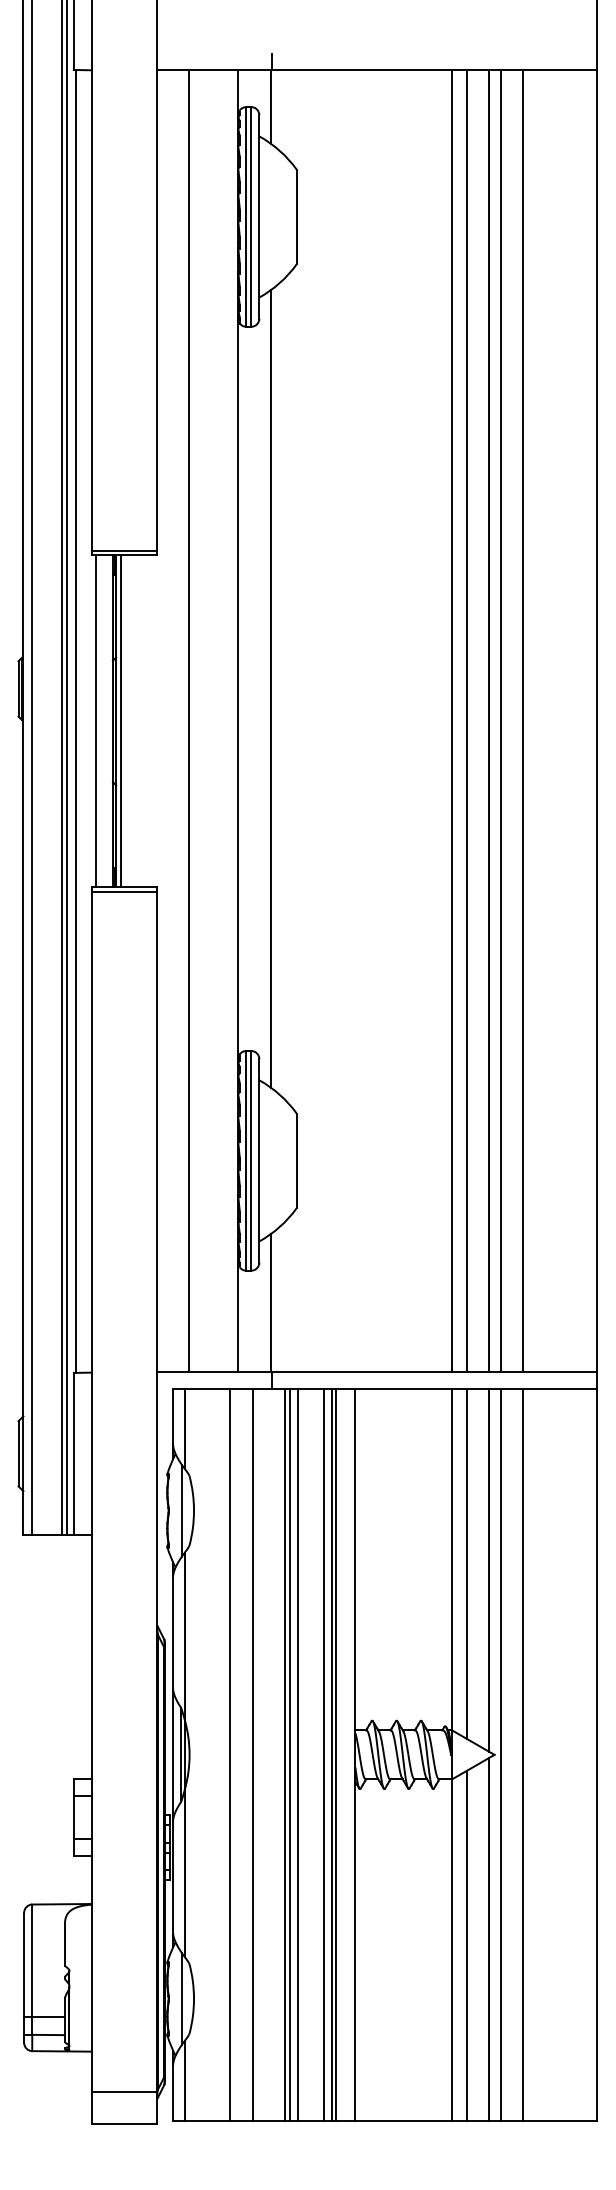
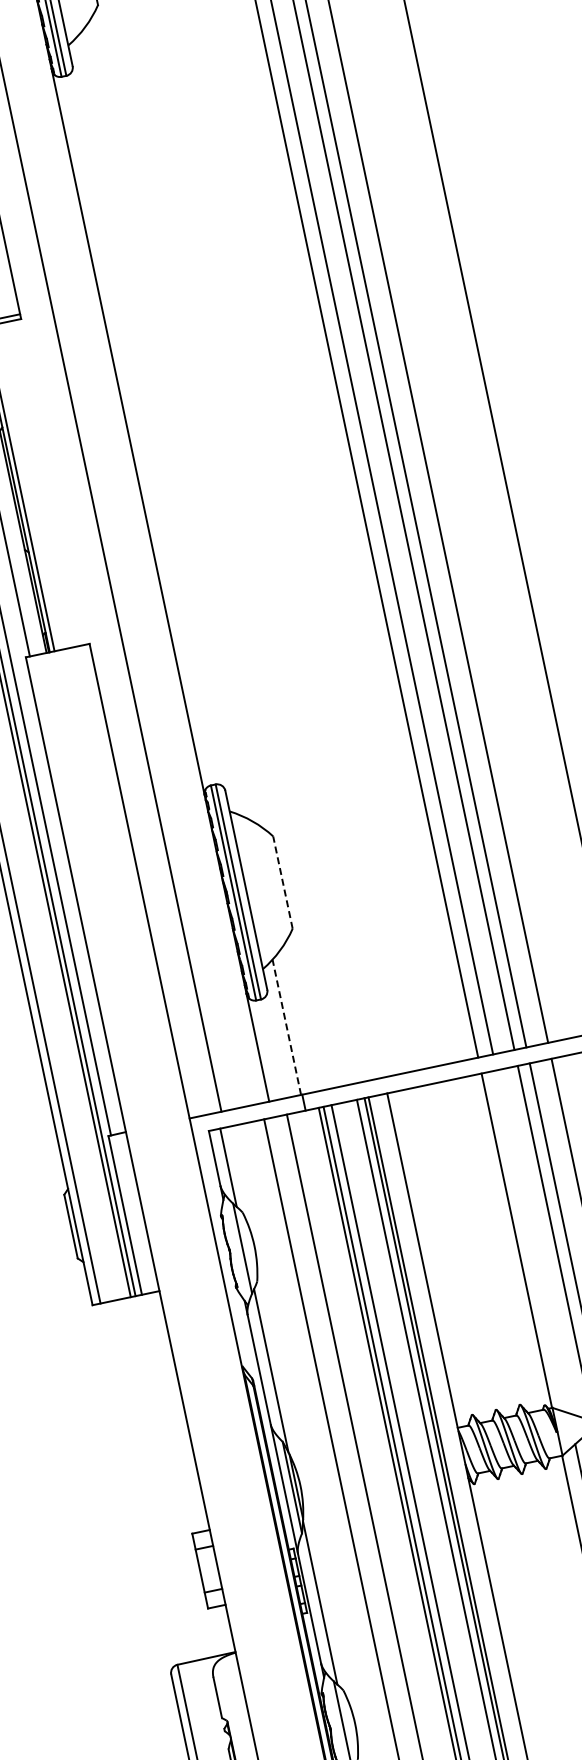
line: (270, 688) -> (159, 425), removed
line: (123, 892) -> (58, 655), removed
line: (296, 1160) -> (282, 882), solid -> dashed
line: (270, 1302) -> (286, 1026), solid -> dashed
line: (467, 1563) -> (532, 1241), removed

